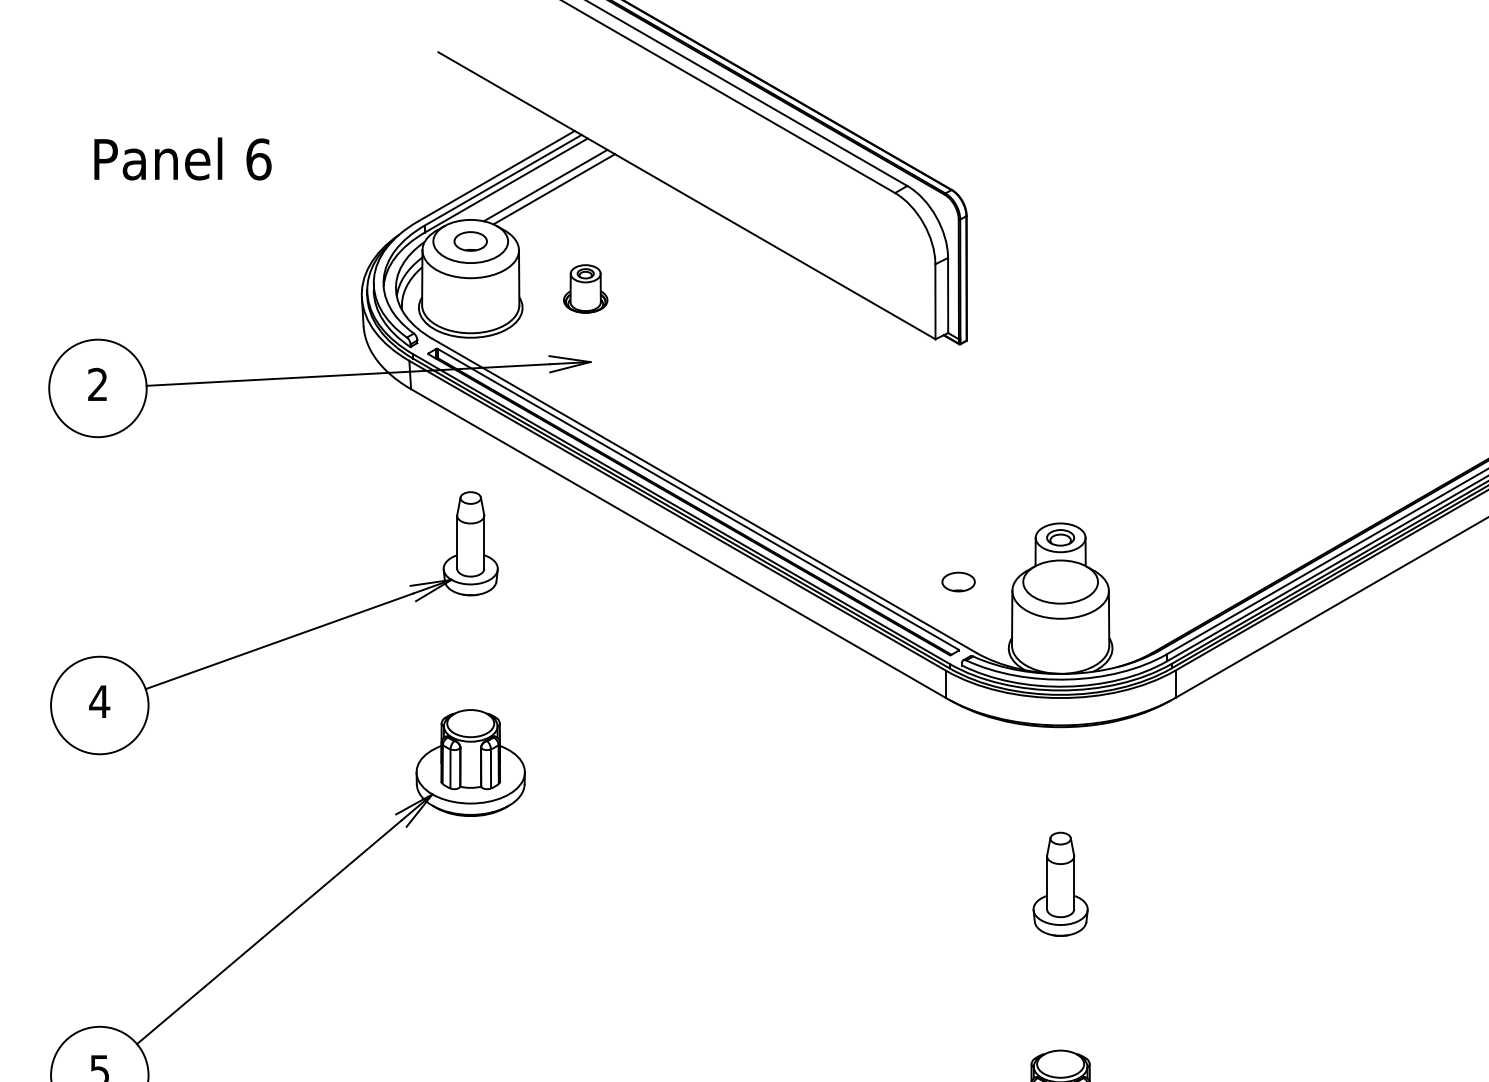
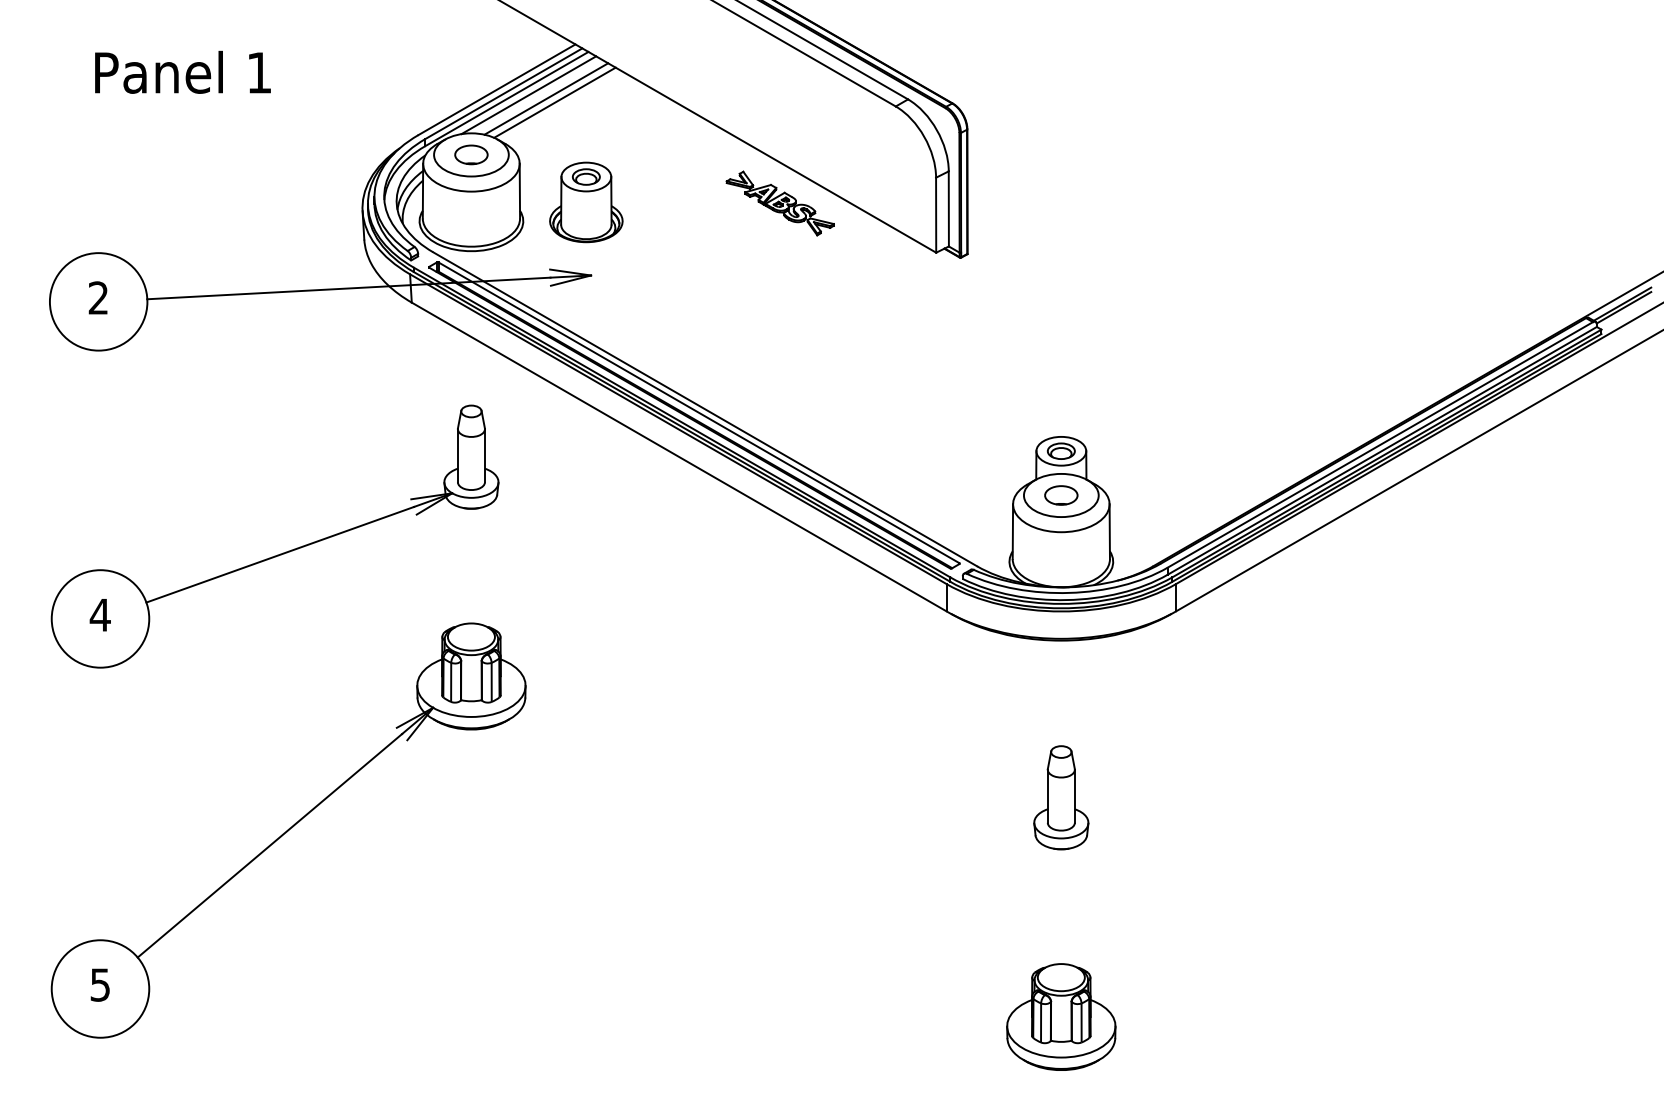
text: (258, 159) -> (259, 72), 6 -> 1
line: (527, 182) -> (528, 95), added
part: (585, 289) -> (586, 202), size x1.67
part: (778, 290) -> (779, 203), added
part: (958, 582) -> (1061, 495), moved

